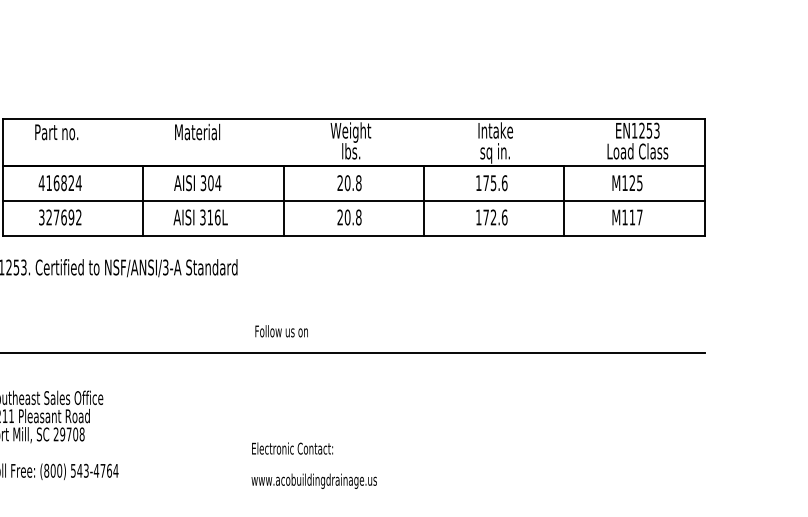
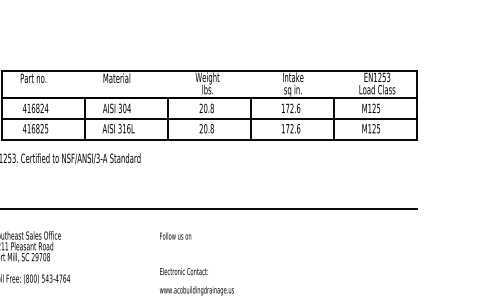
text: (492, 183) -> (291, 108), 175.6 -> 172.6
text: (60, 217) -> (35, 128), 327692 -> 416825
text: (636, 217) -> (376, 128), M117 -> M125
text: (281, 330) -> (175, 235), moved
text: (313, 465) -> (196, 281), moved

